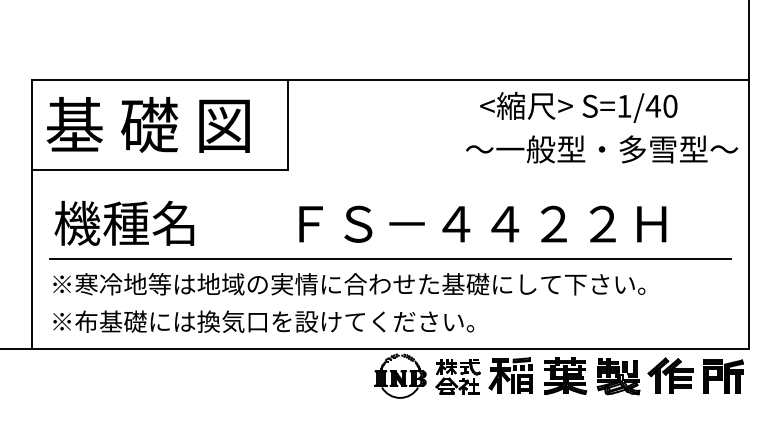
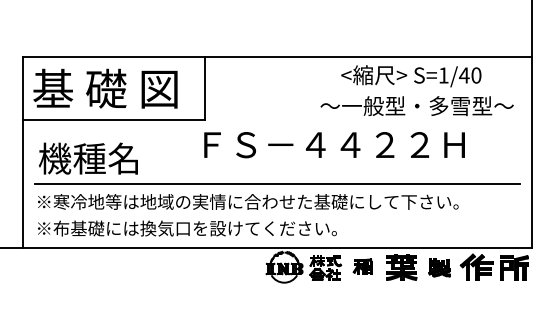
text: (602, 149) -> (417, 106), moved
text: (482, 223) -> (334, 144), moved
part: (510, 375) -> (362, 266), size x0.6
part: (618, 376) -> (439, 267), size x0.7

